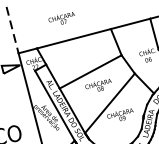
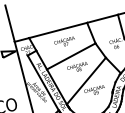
text: (61, 18) -> (64, 41), moved
line: (13, 29) -> (10, 23), dashed -> solid

